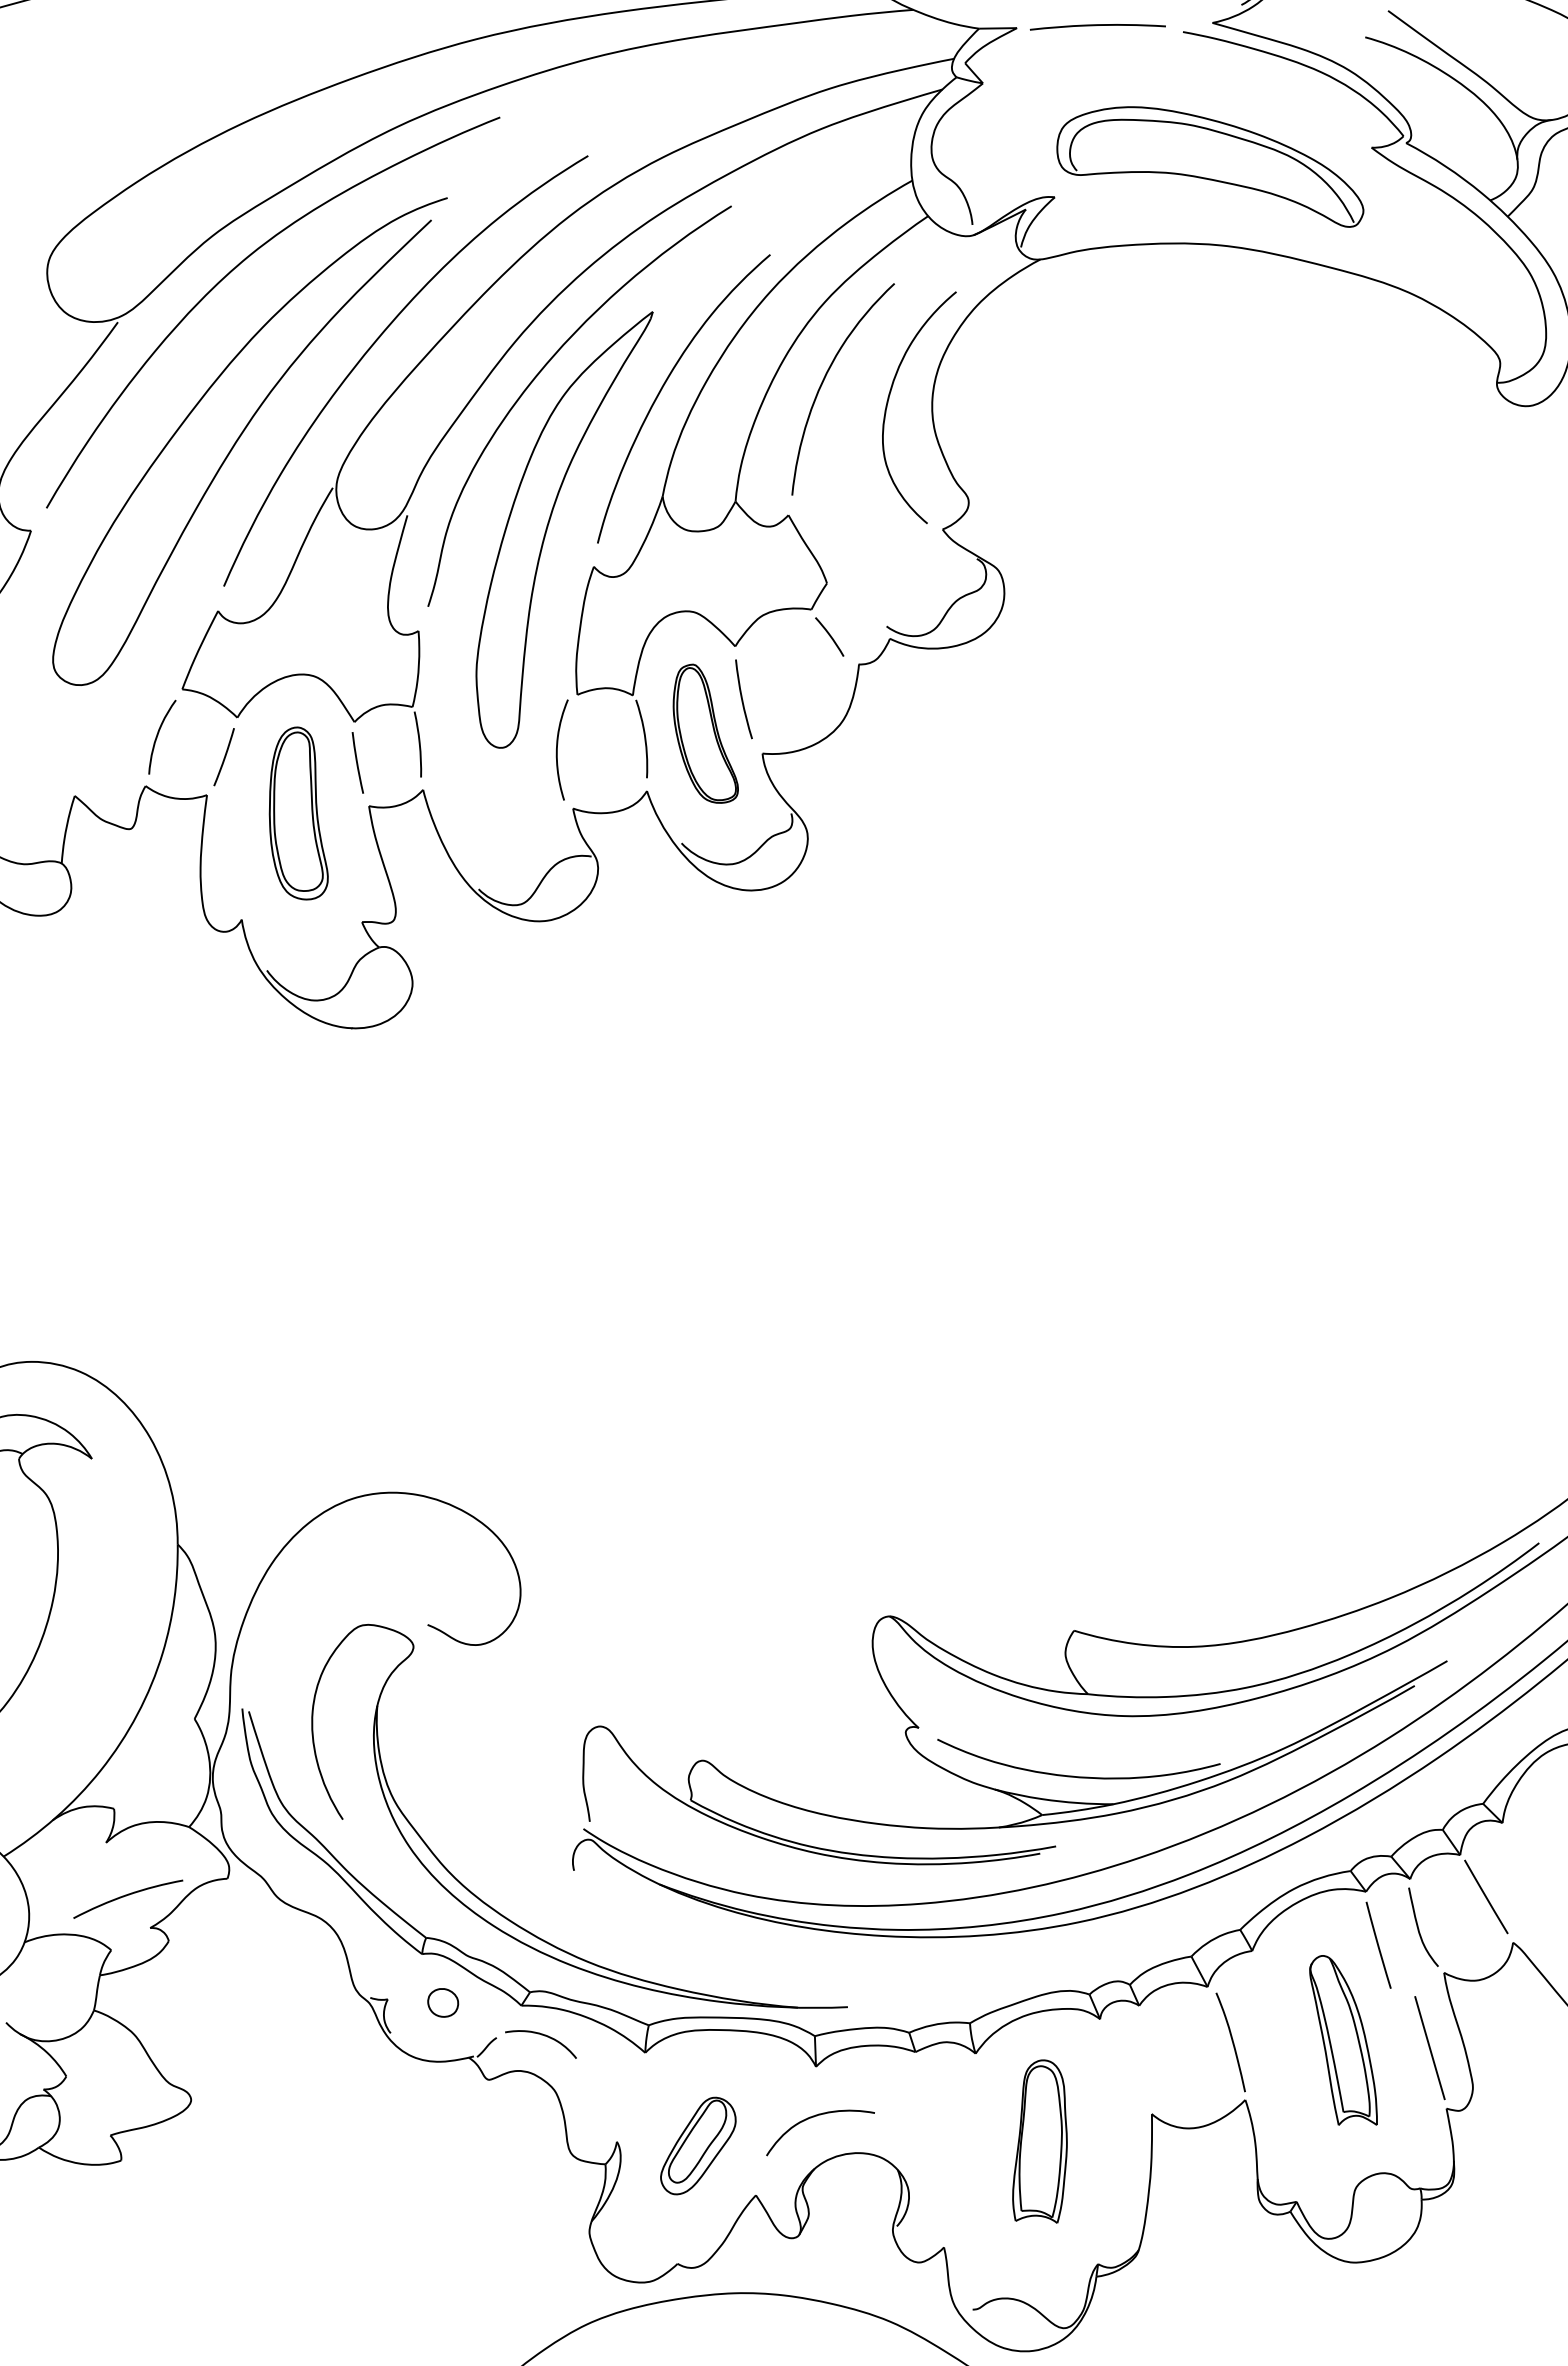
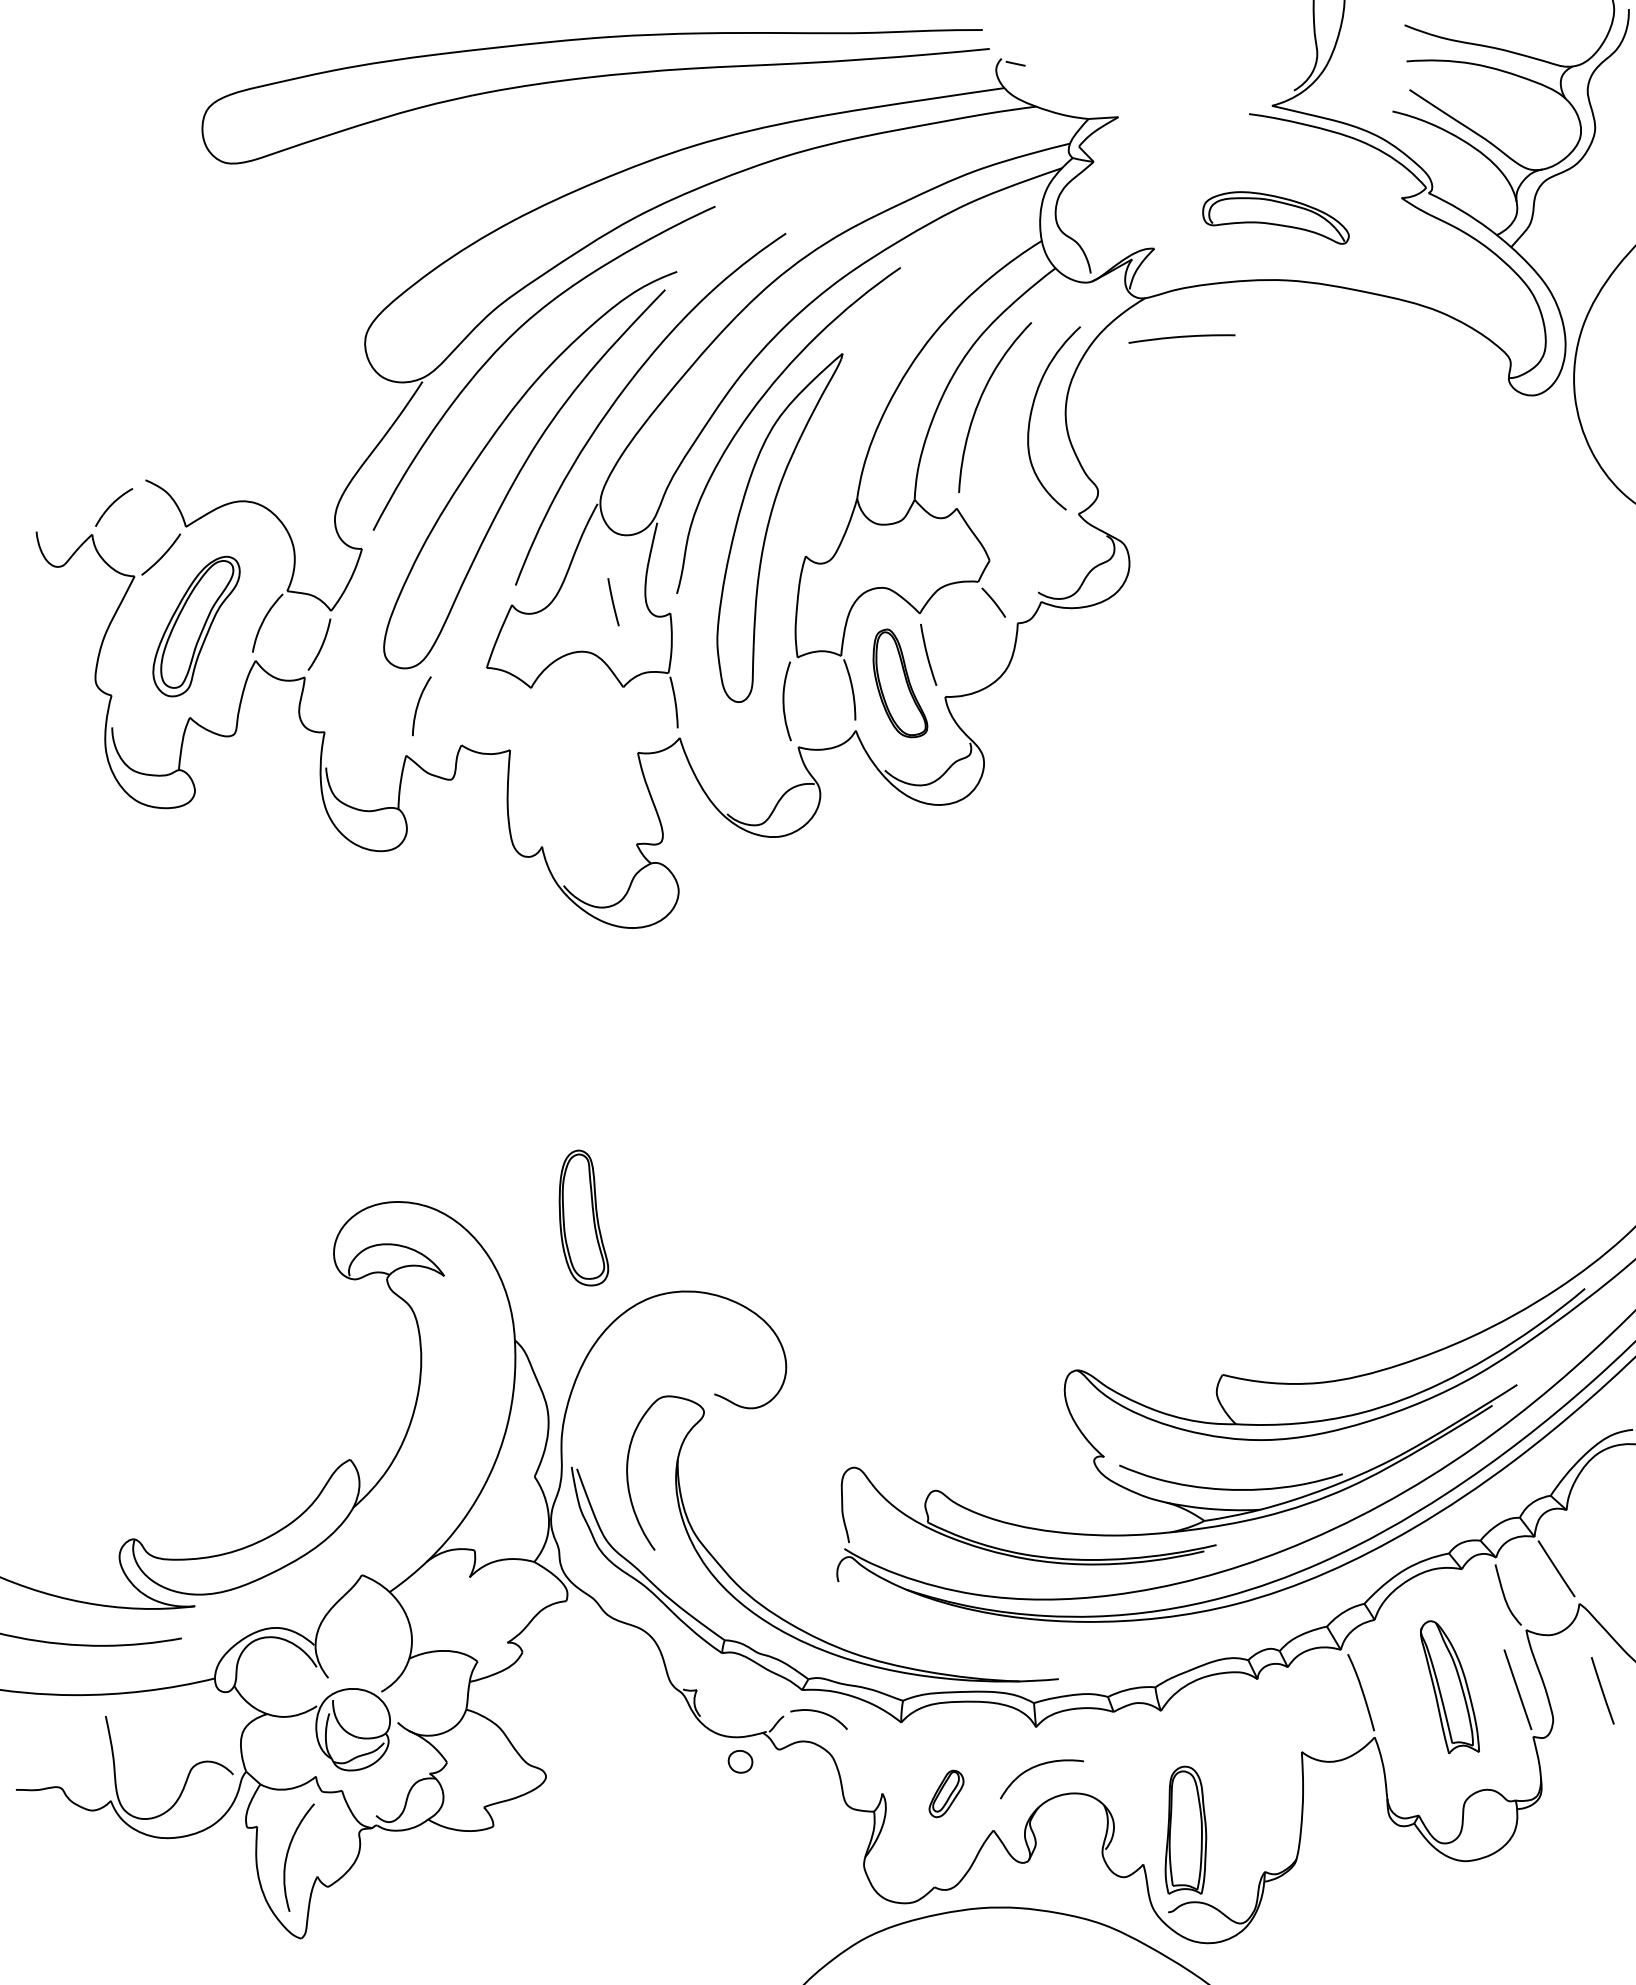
curve: (1097, 25) -> (1181, 337), moved
part: (1210, 164) -> (1275, 217), size x0.6
curve: (664, 387) -> (854, 412), removed
curve: (158, 737) -> (418, 706), moved
line: (224, 756) -> (522, 719), removed
line: (357, 763) -> (613, 602), moved
part: (299, 812) -> (583, 1217), moved
curve: (127, 1896) -> (488, 1618), removed
line: (1378, 1944) -> (1602, 1690), moved
part: (443, 2002) -> (740, 1761), moved
part: (1040, 2140) -> (1185, 1829), moved
part: (698, 2145) -> (946, 1793), size x0.6

